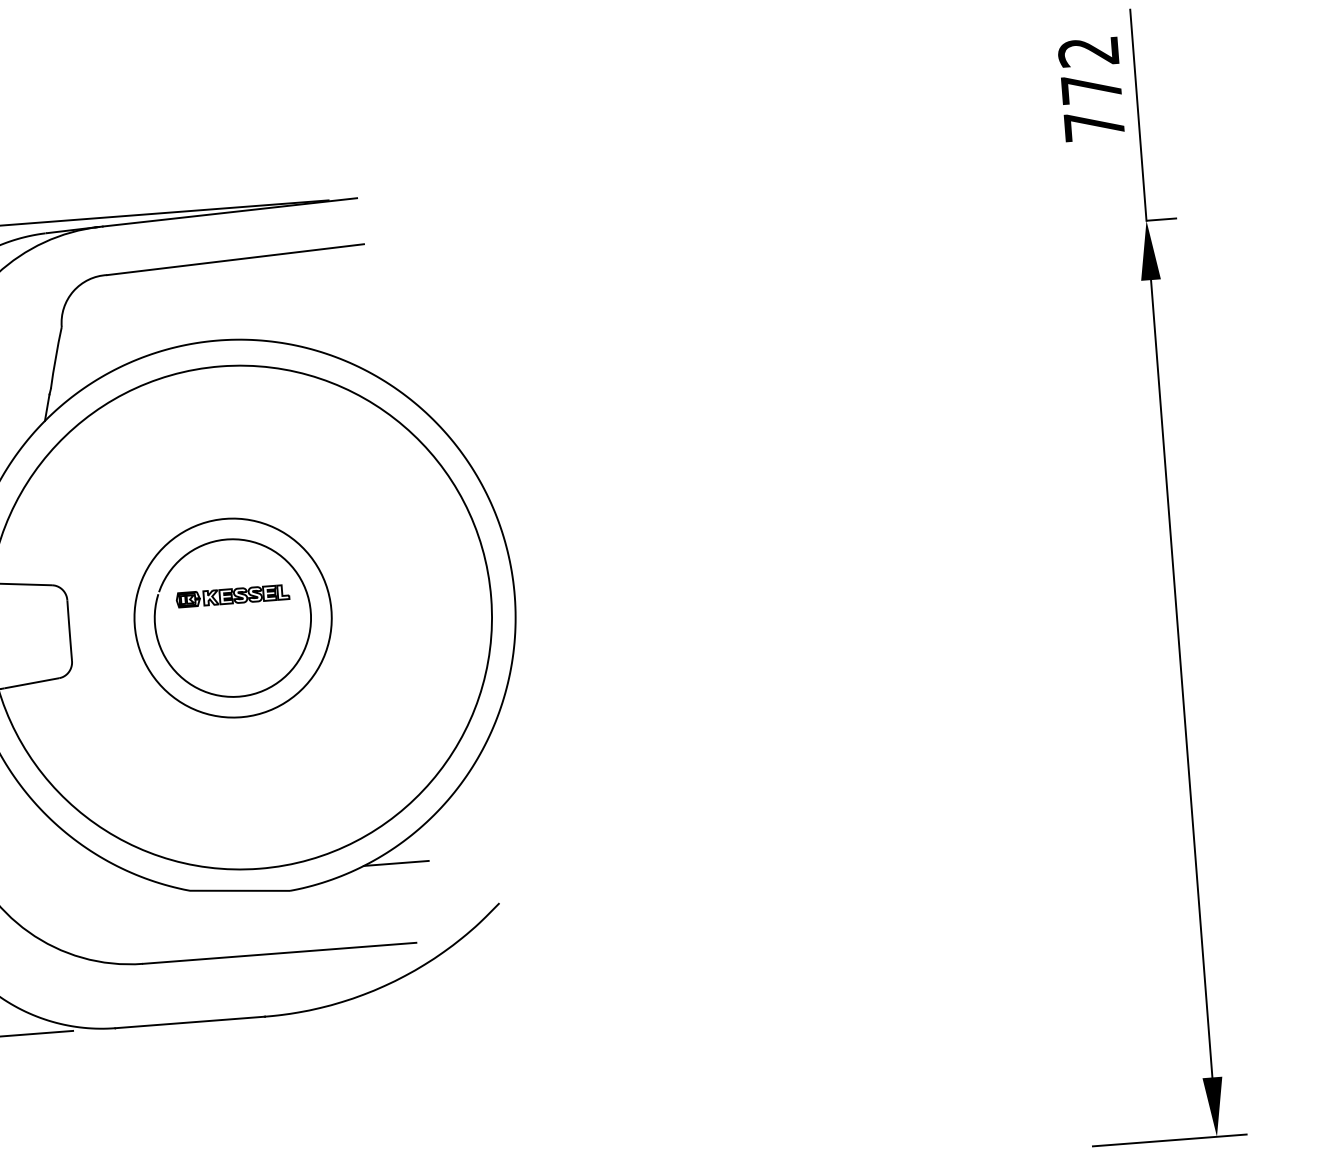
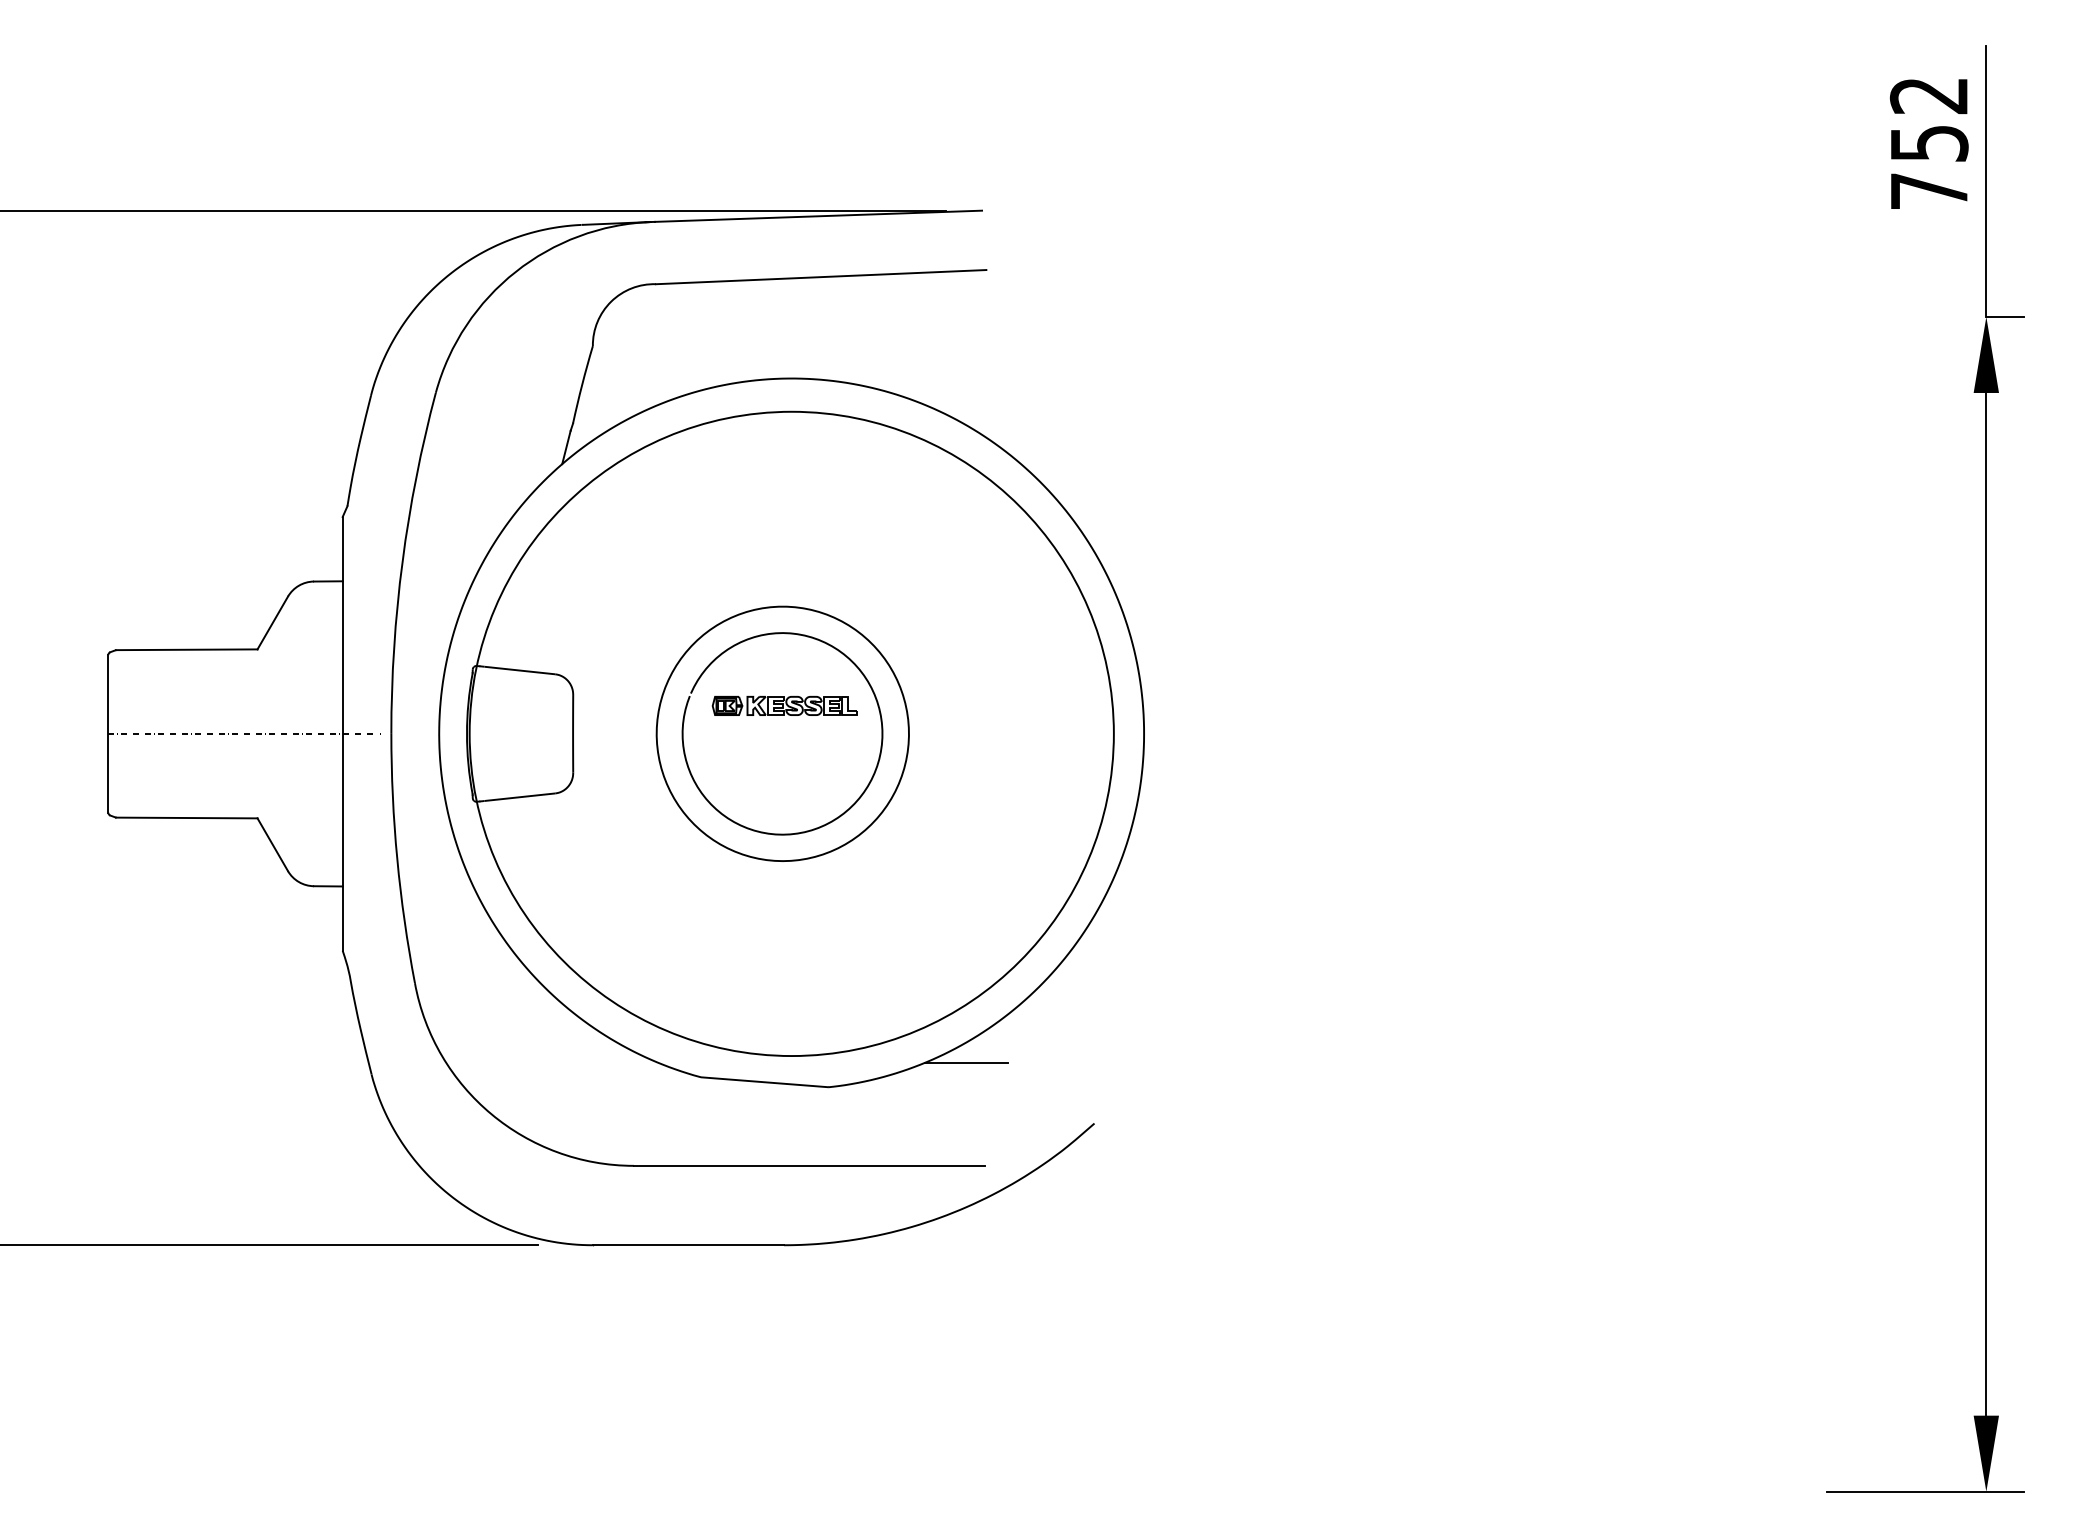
text: (1091, 88) -> (1929, 143), 772 -> 752

